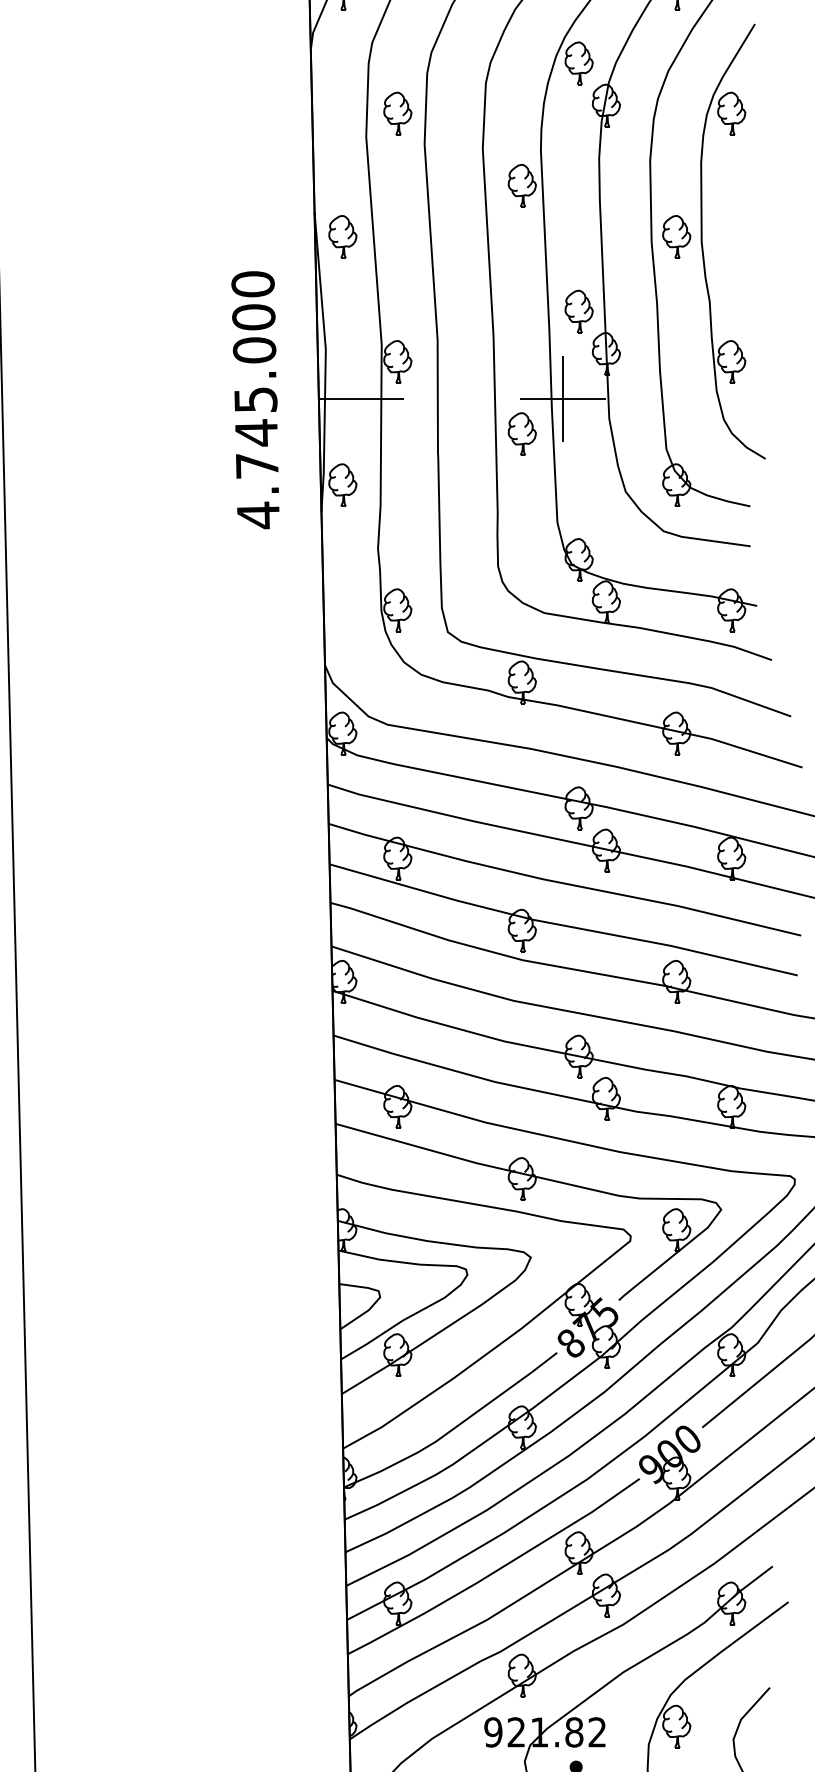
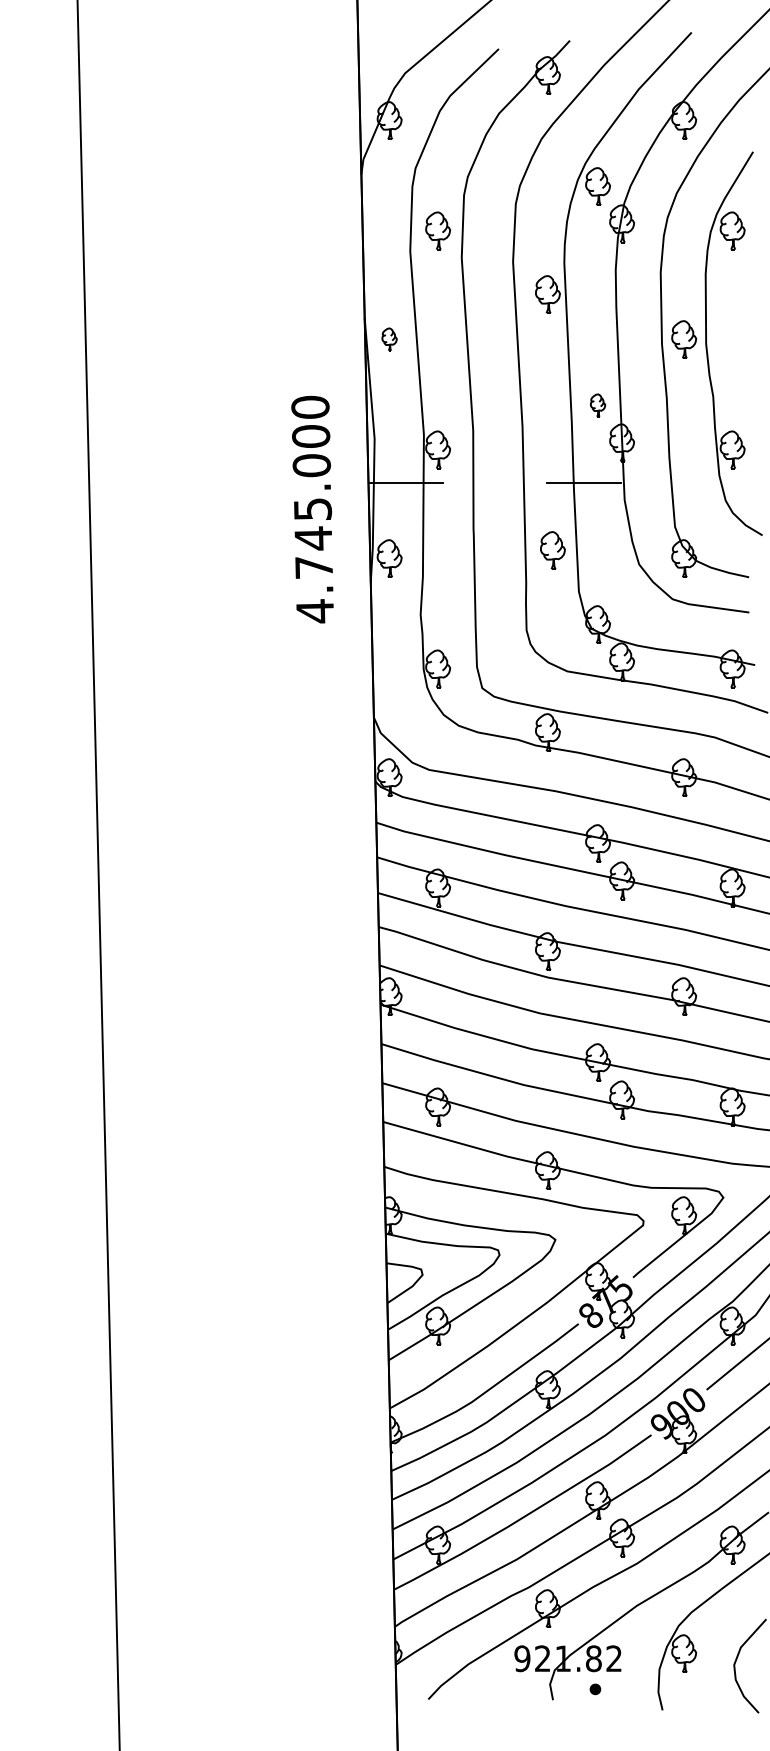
part: (342, 236) -> (389, 339), size x0.6
part: (578, 311) -> (597, 405), size x0.6
line: (563, 398) -> (584, 482), removed
text: (255, 400) -> (312, 509), moved
part: (521, 434) -> (552, 550), moved

